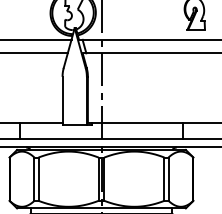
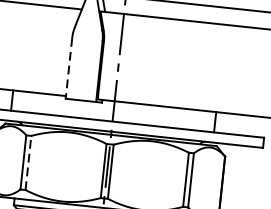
line: (62, 101) -> (68, 68), solid -> dashed
line: (38, 179) -> (28, 163), solid -> dashed

